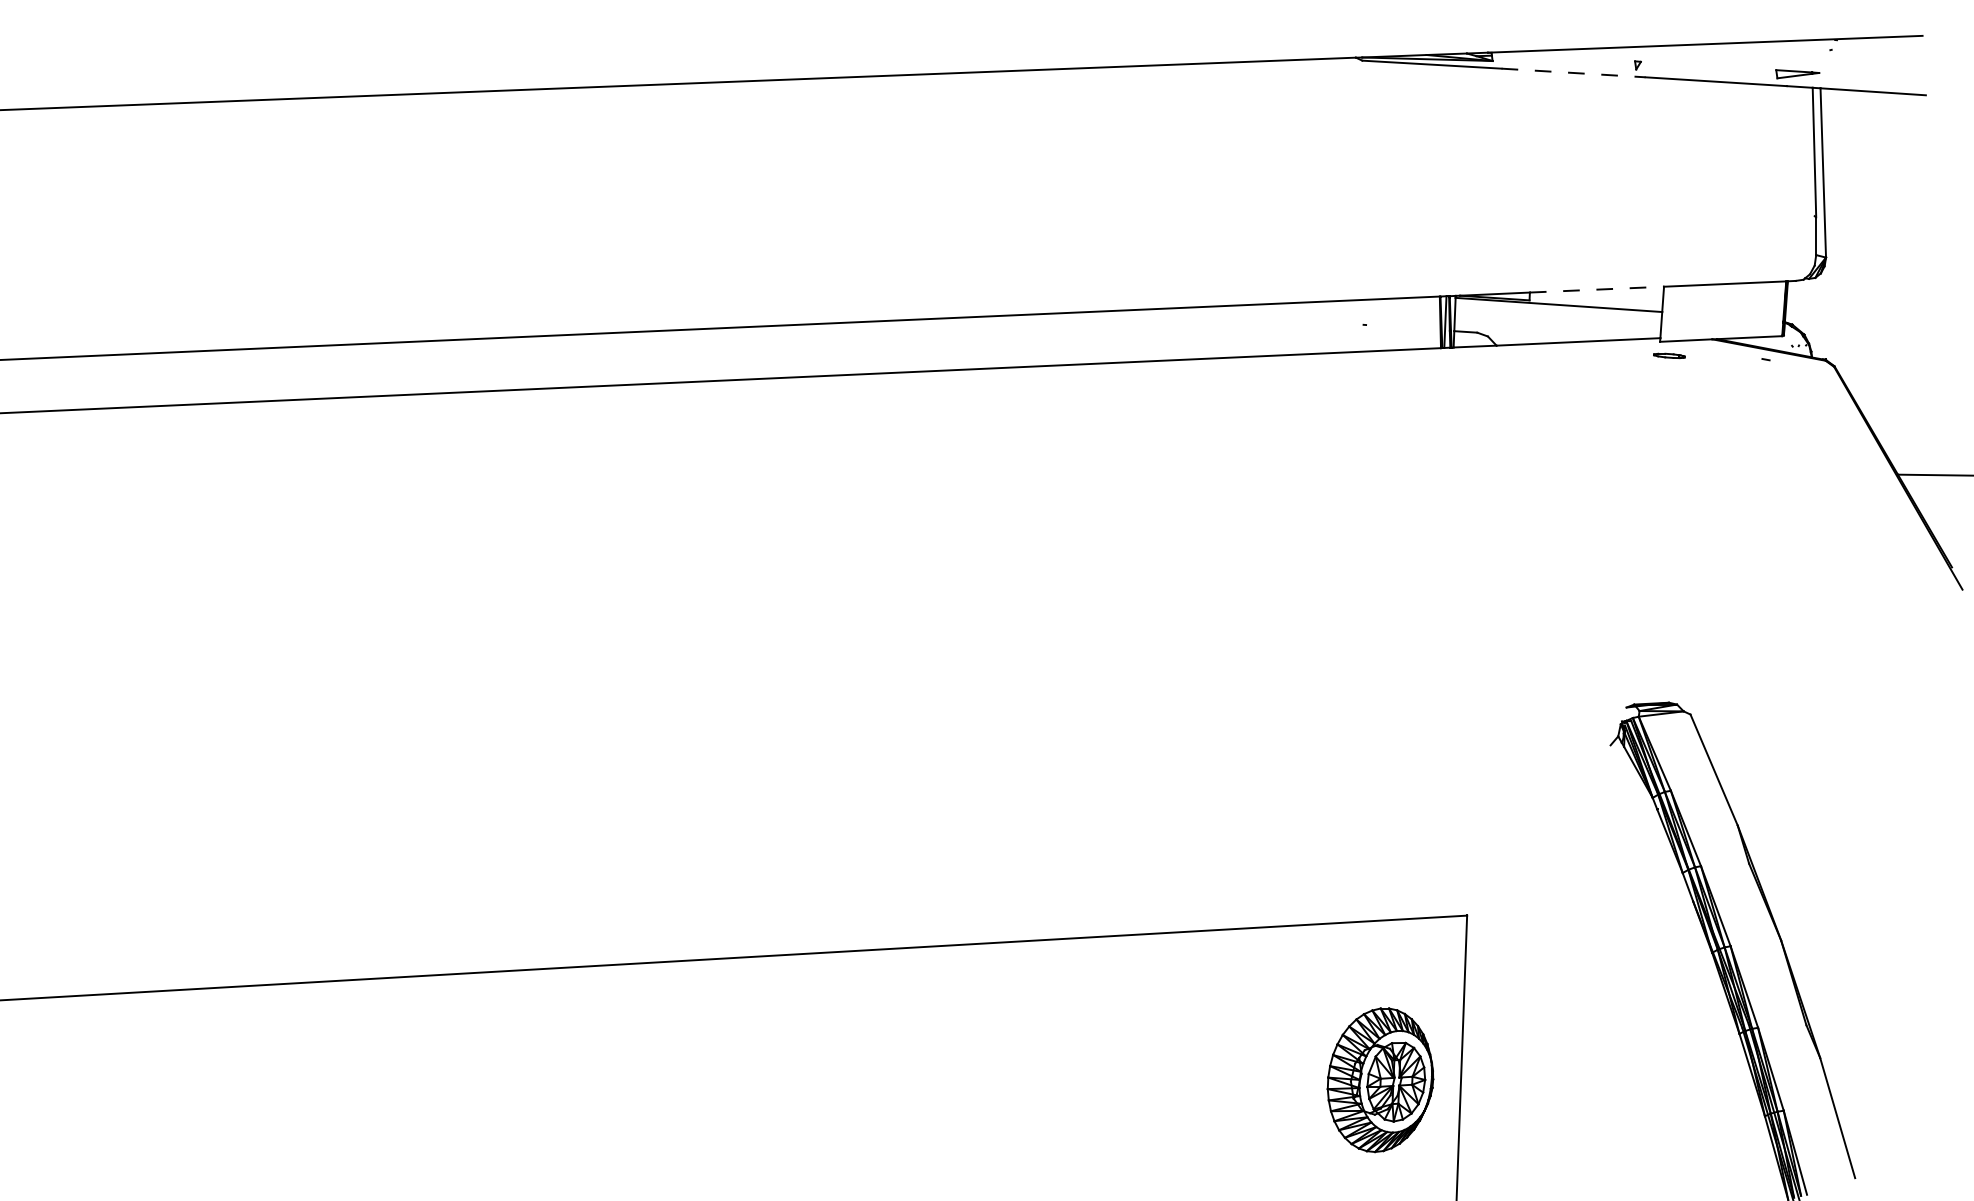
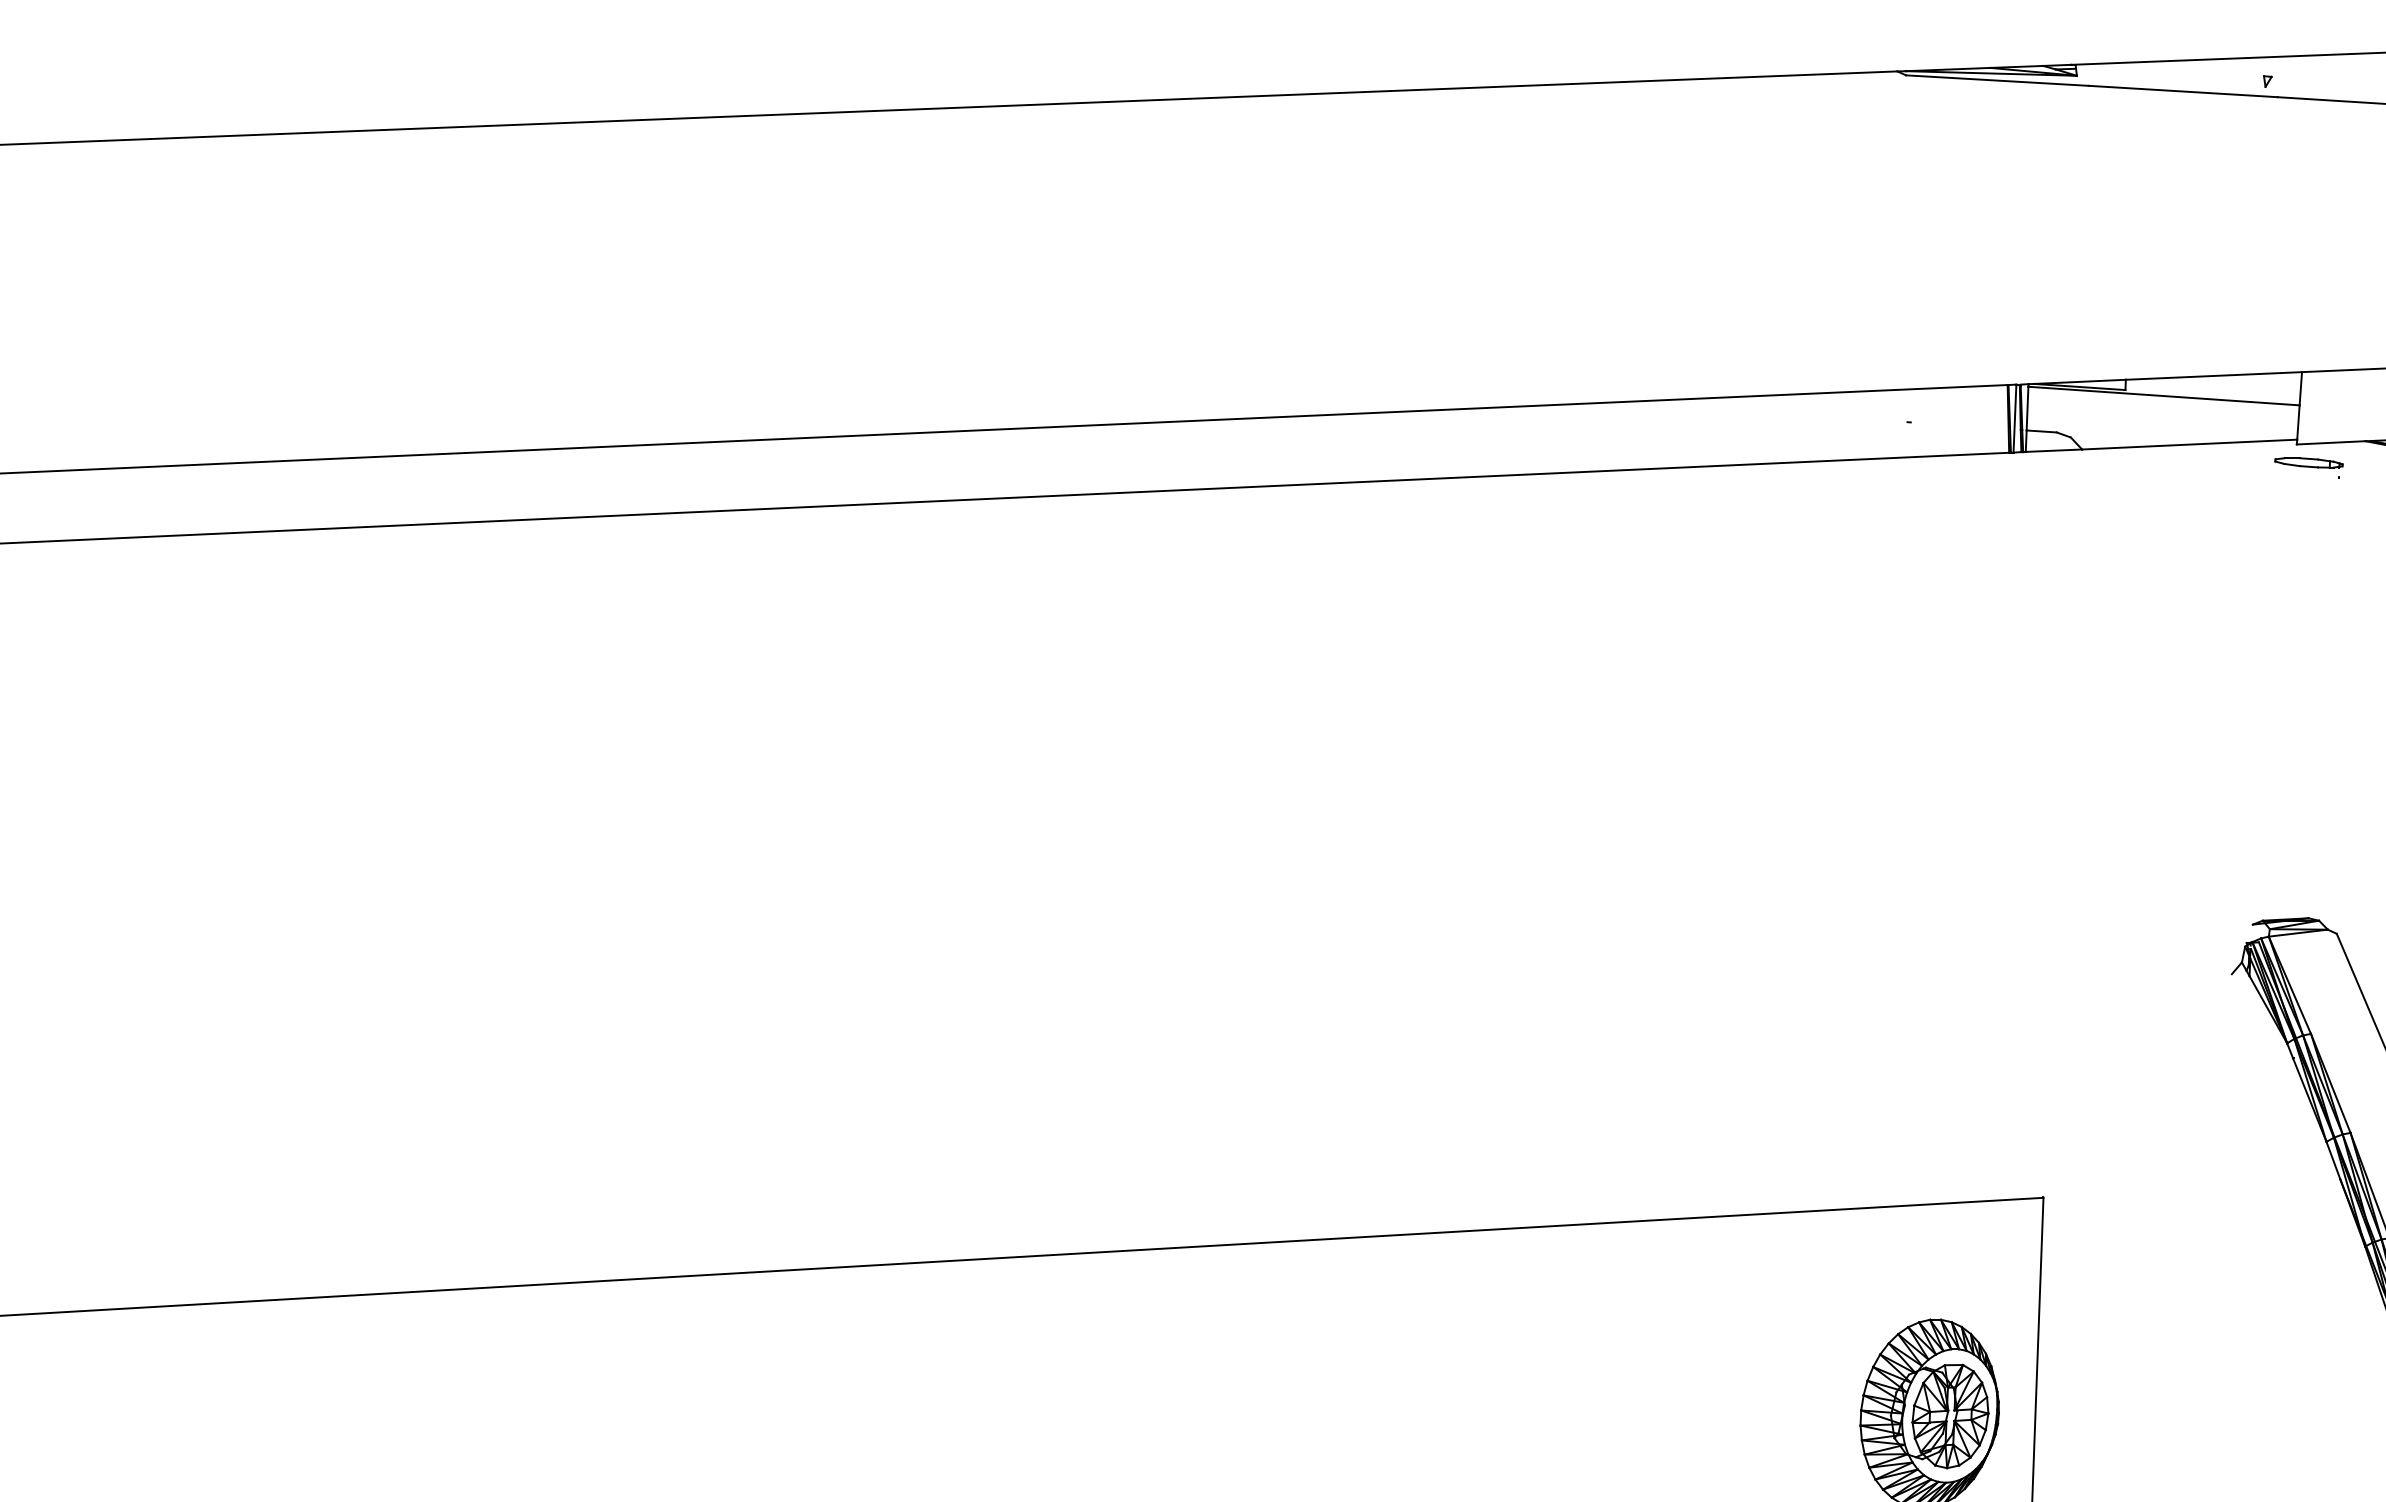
line: (1574, 73) -> (2184, 92), dashed -> solid
line: (1597, 289) -> (2214, 375), dashed -> solid
part: (1669, 355) -> (2309, 462), size x1.67

